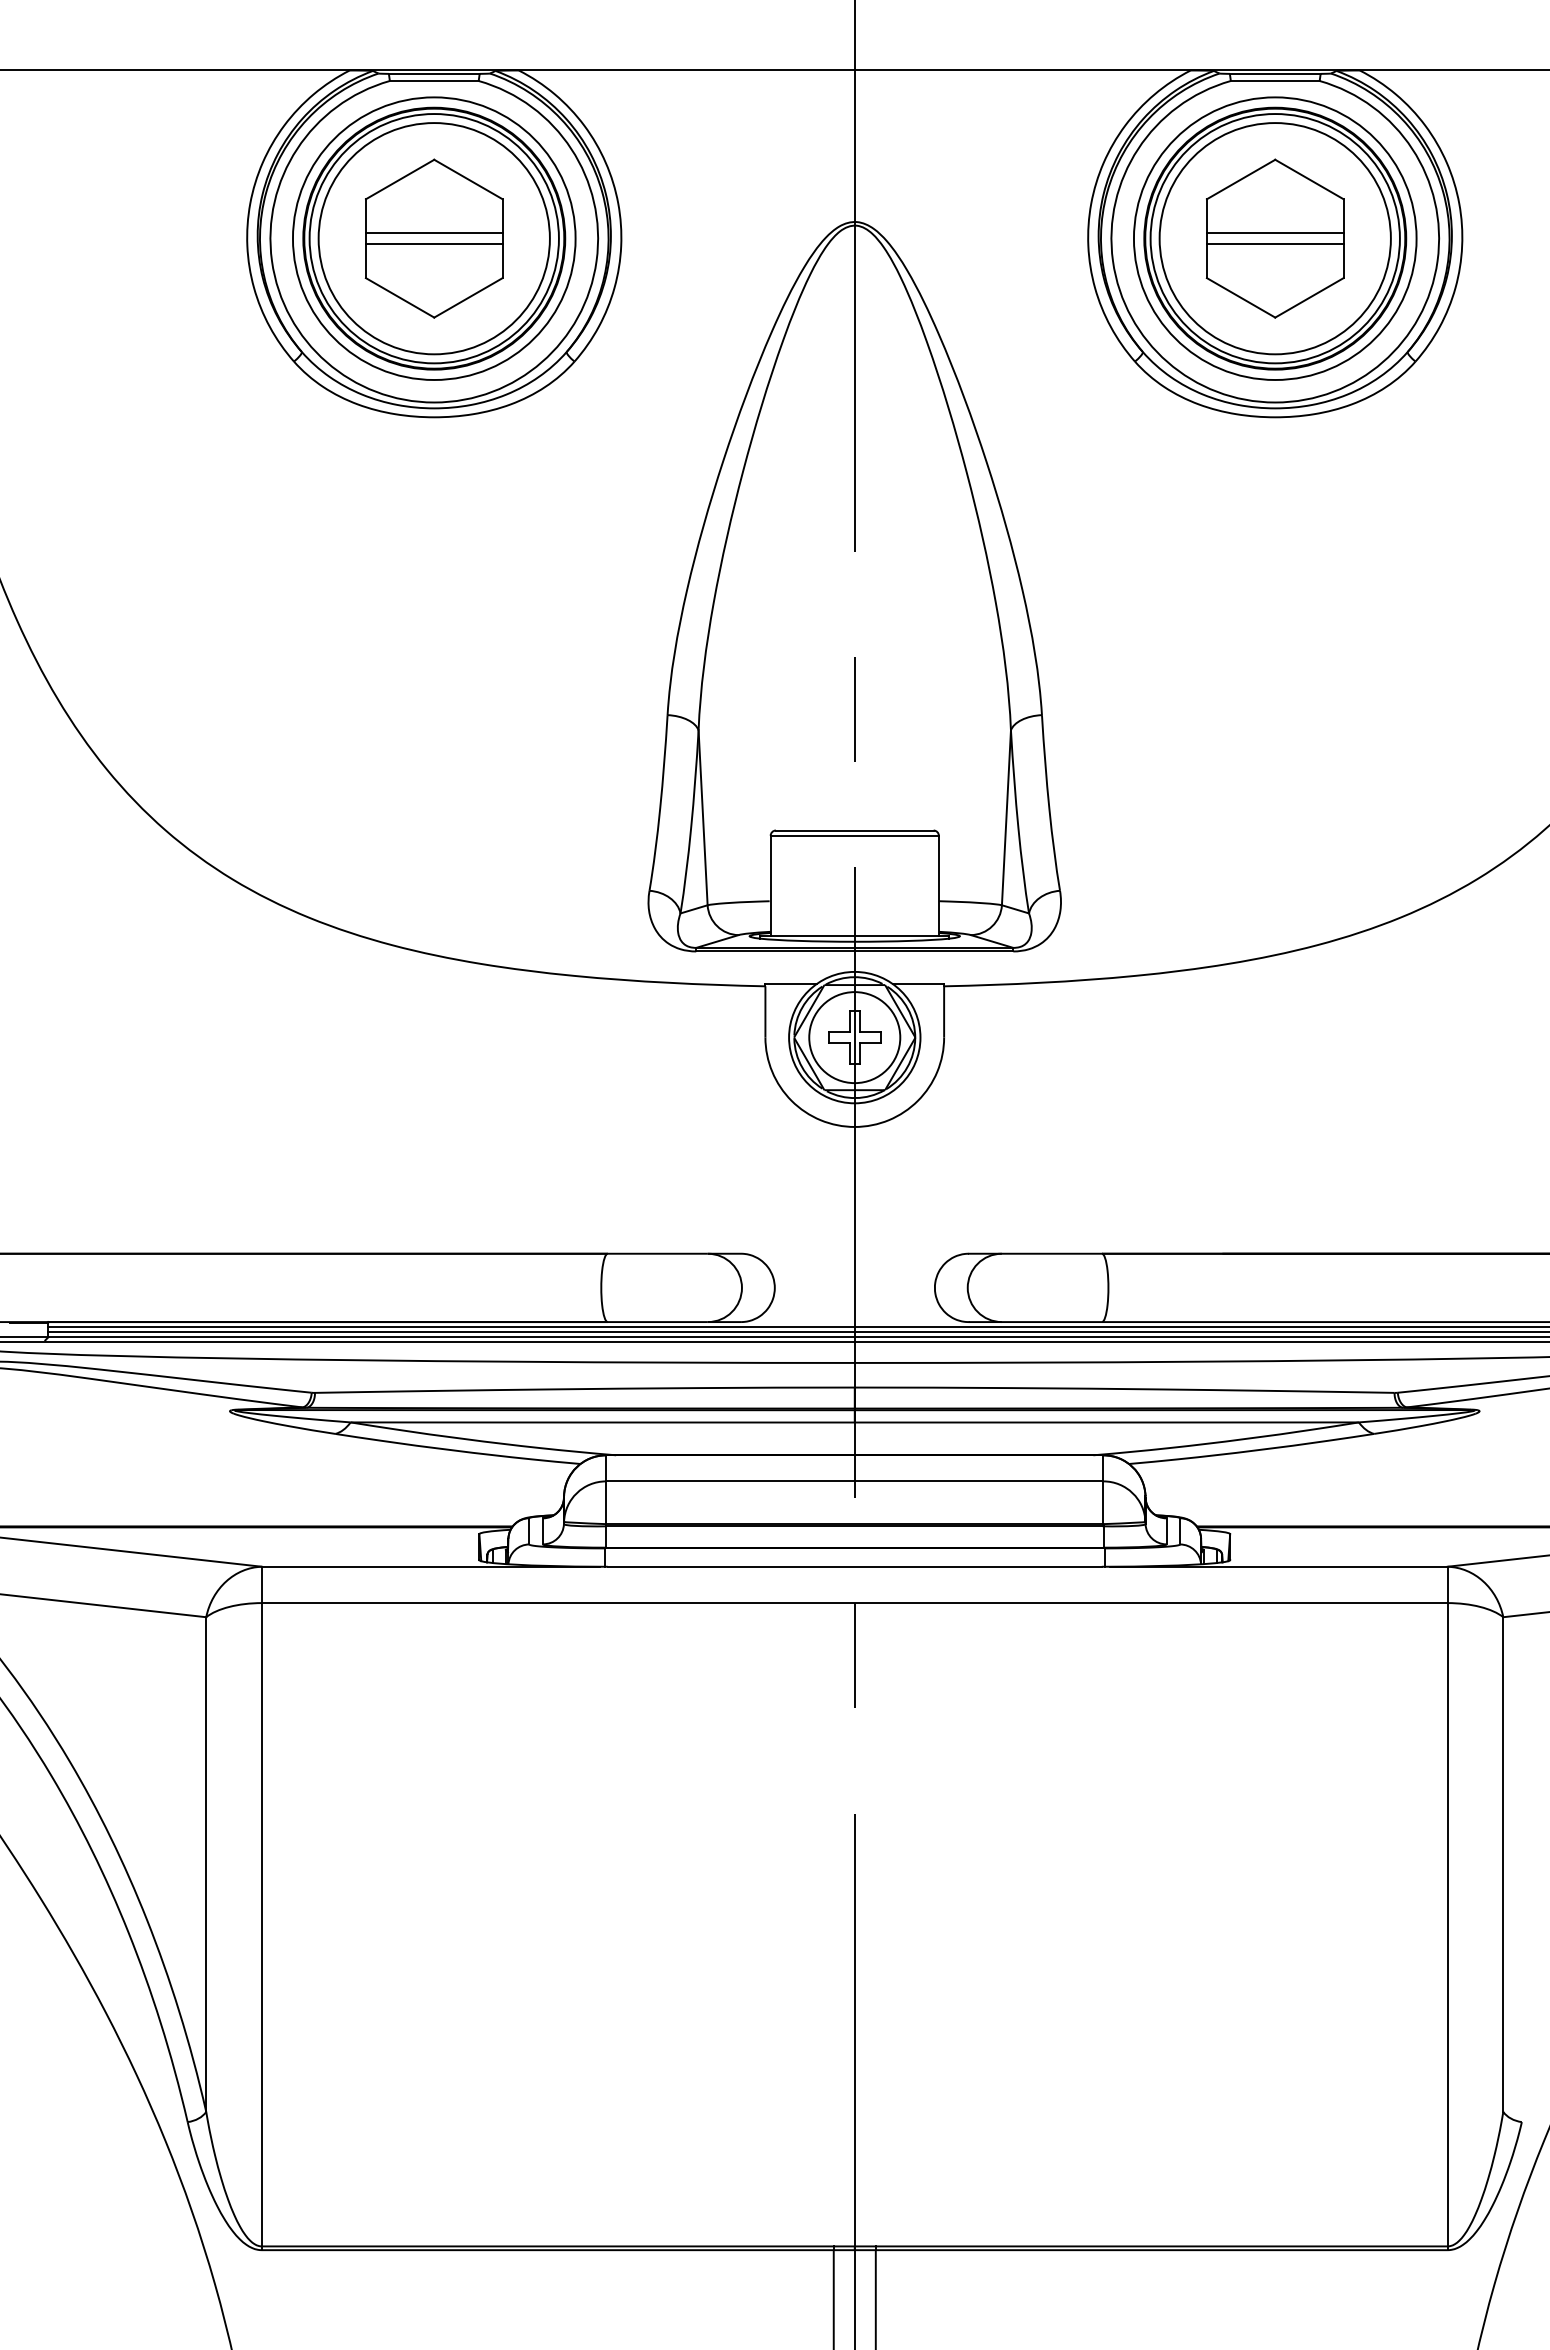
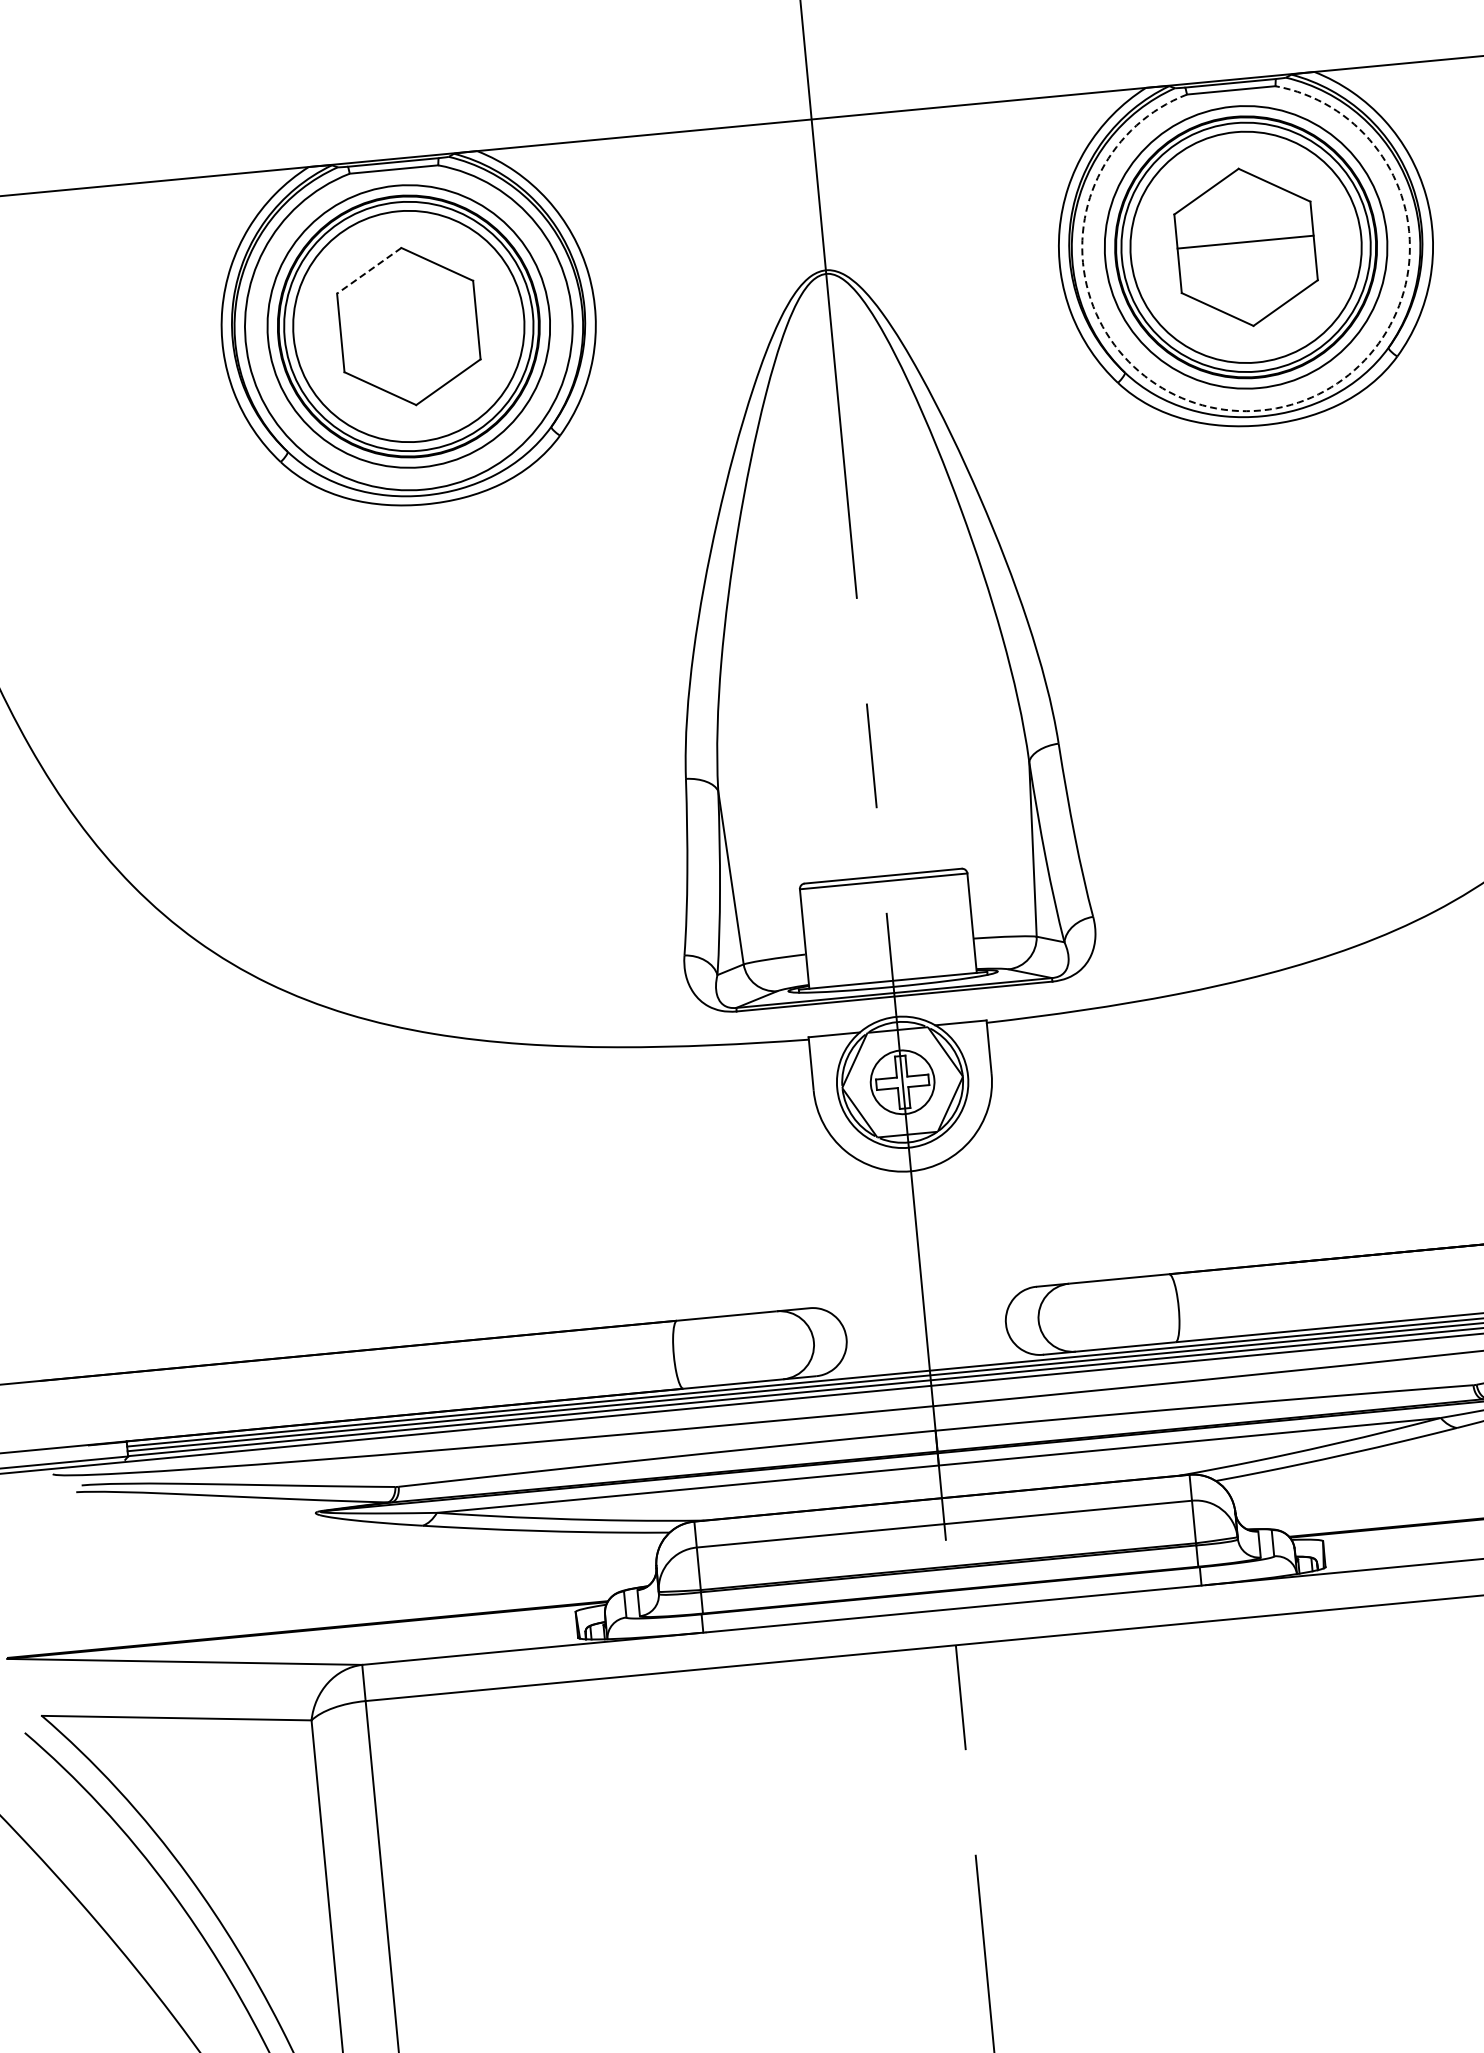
line: (399, 179) -> (368, 270), solid -> dashed
line: (433, 233) -> (407, 321), removed
line: (433, 243) -> (408, 331), removed
line: (1274, 243) -> (1245, 252), removed
arc: (1275, 402) -> (1261, 410), solid -> dashed
circle: (854, 1037) -> (902, 1082), size x0.7

